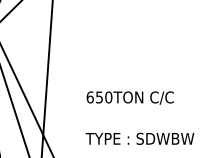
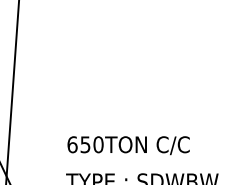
text: (129, 97) -> (127, 144), moved

